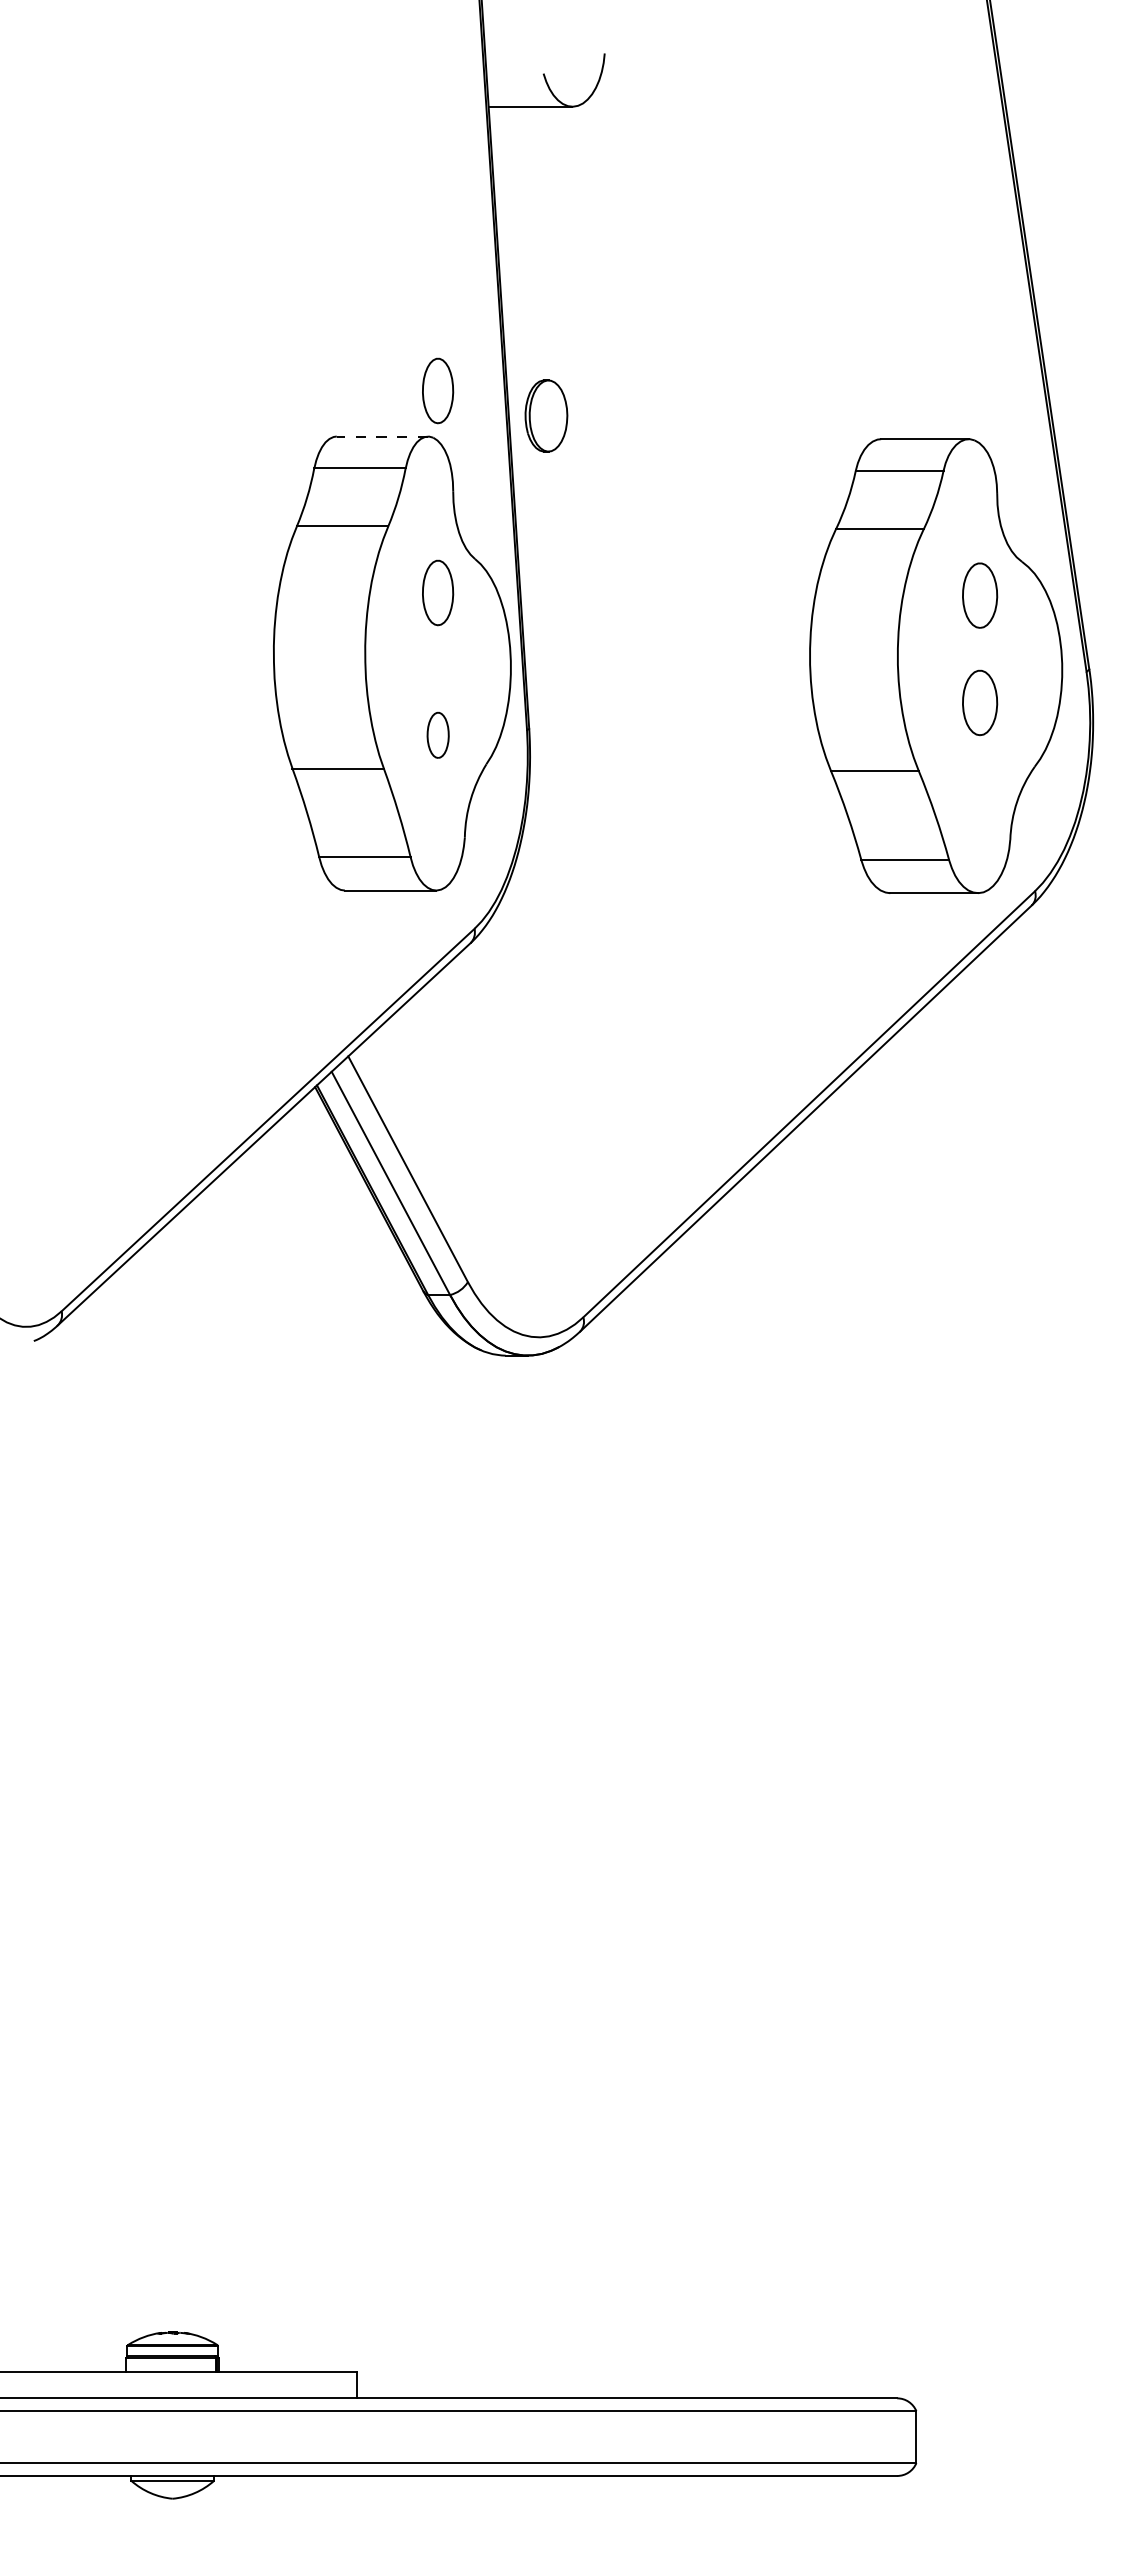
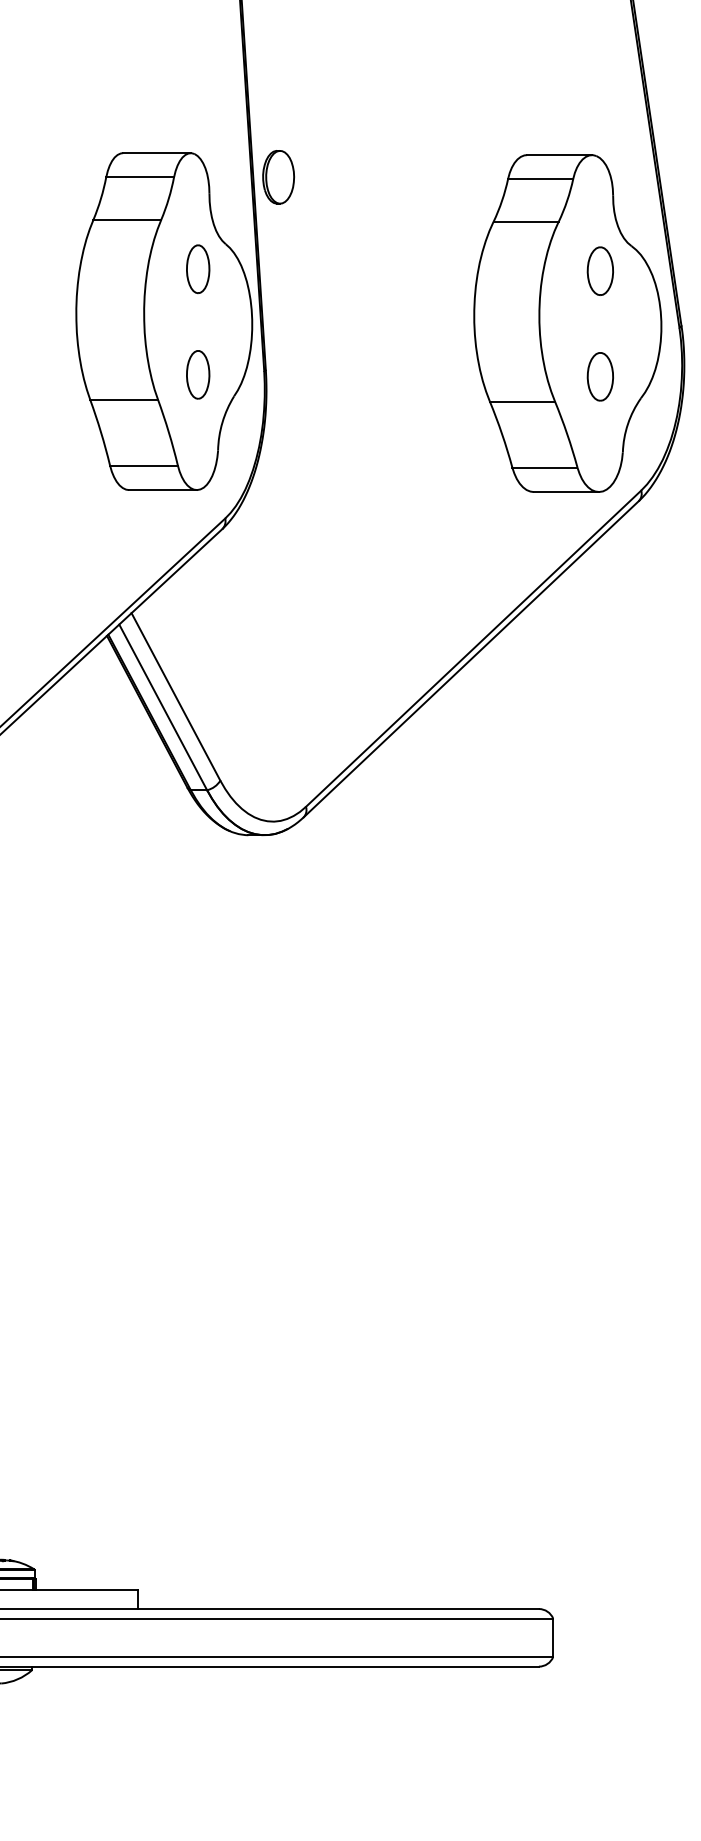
part: (438, 390) -> (198, 119), removed
part: (546, 415) -> (278, 176), moved
line: (382, 436) -> (156, 153), dashed -> solid
part: (980, 702) -> (600, 376), moved
part: (438, 735) -> (198, 375), size x1.43

